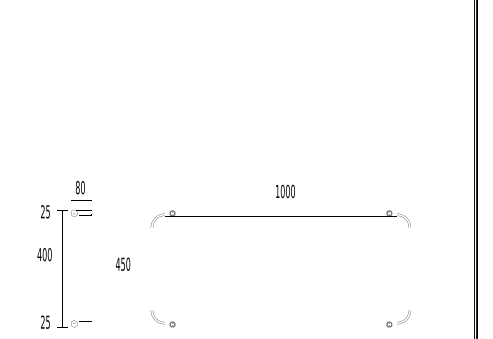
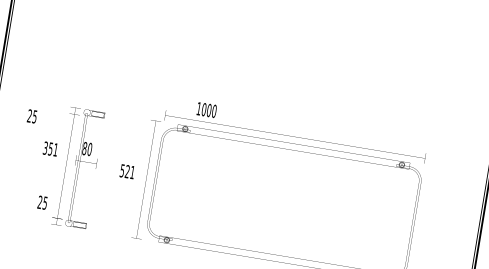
text: (81, 190) -> (87, 152), moved
text: (285, 191) -> (206, 110), moved
text: (45, 211) -> (32, 116), moved
text: (44, 254) -> (50, 148), 400 -> 351
text: (122, 263) -> (126, 170), 450 -> 521
text: (45, 321) -> (42, 202), moved

